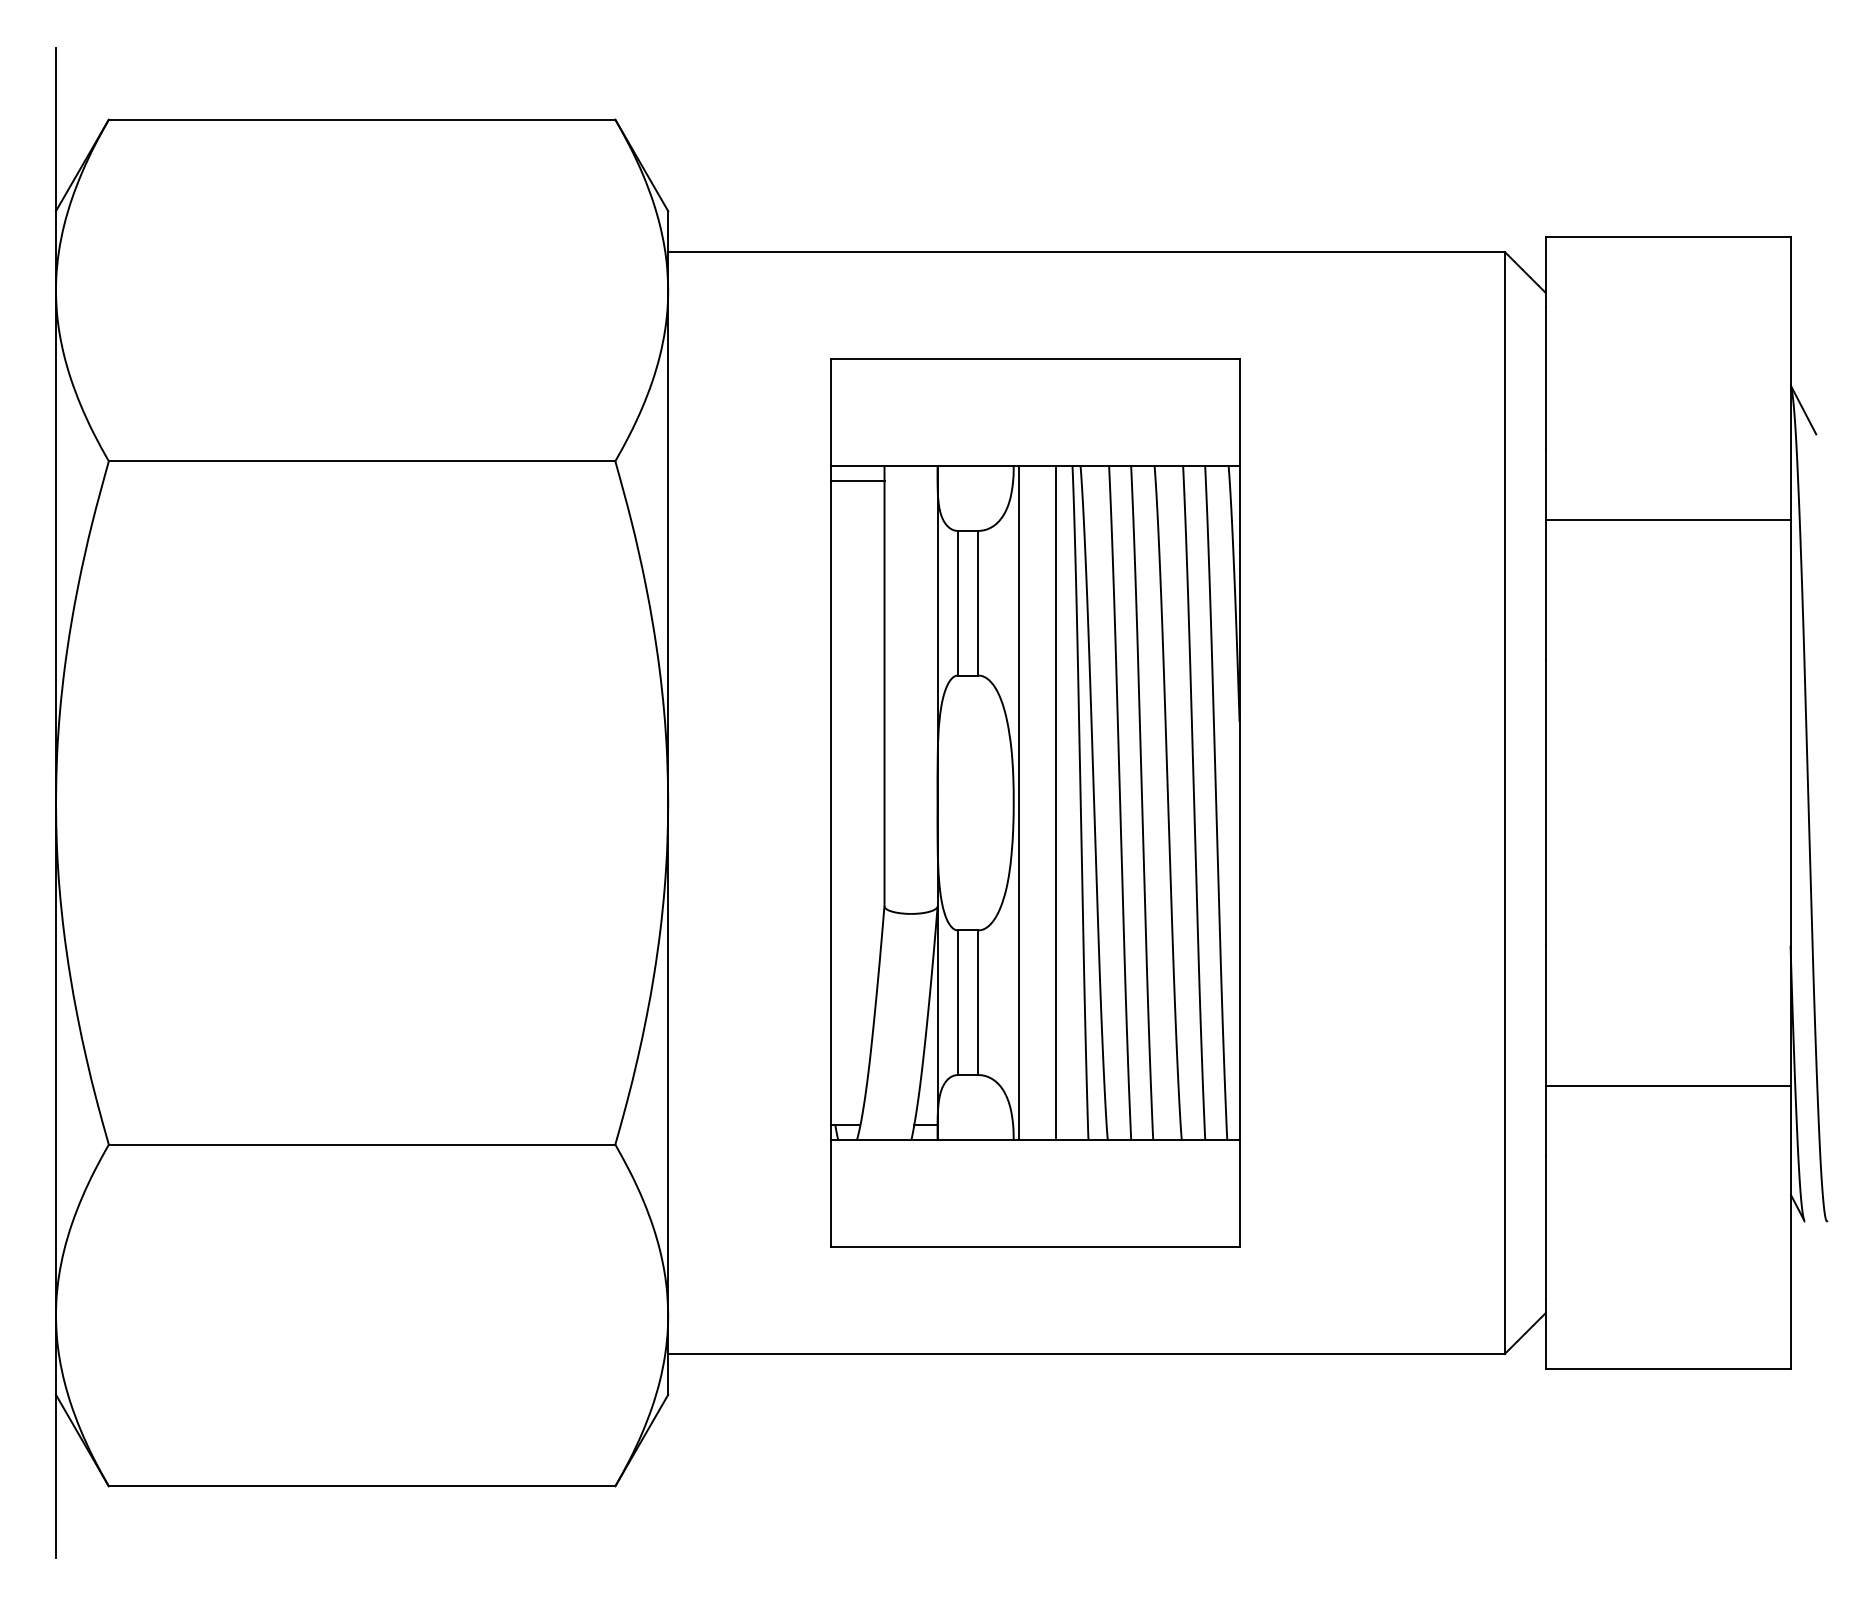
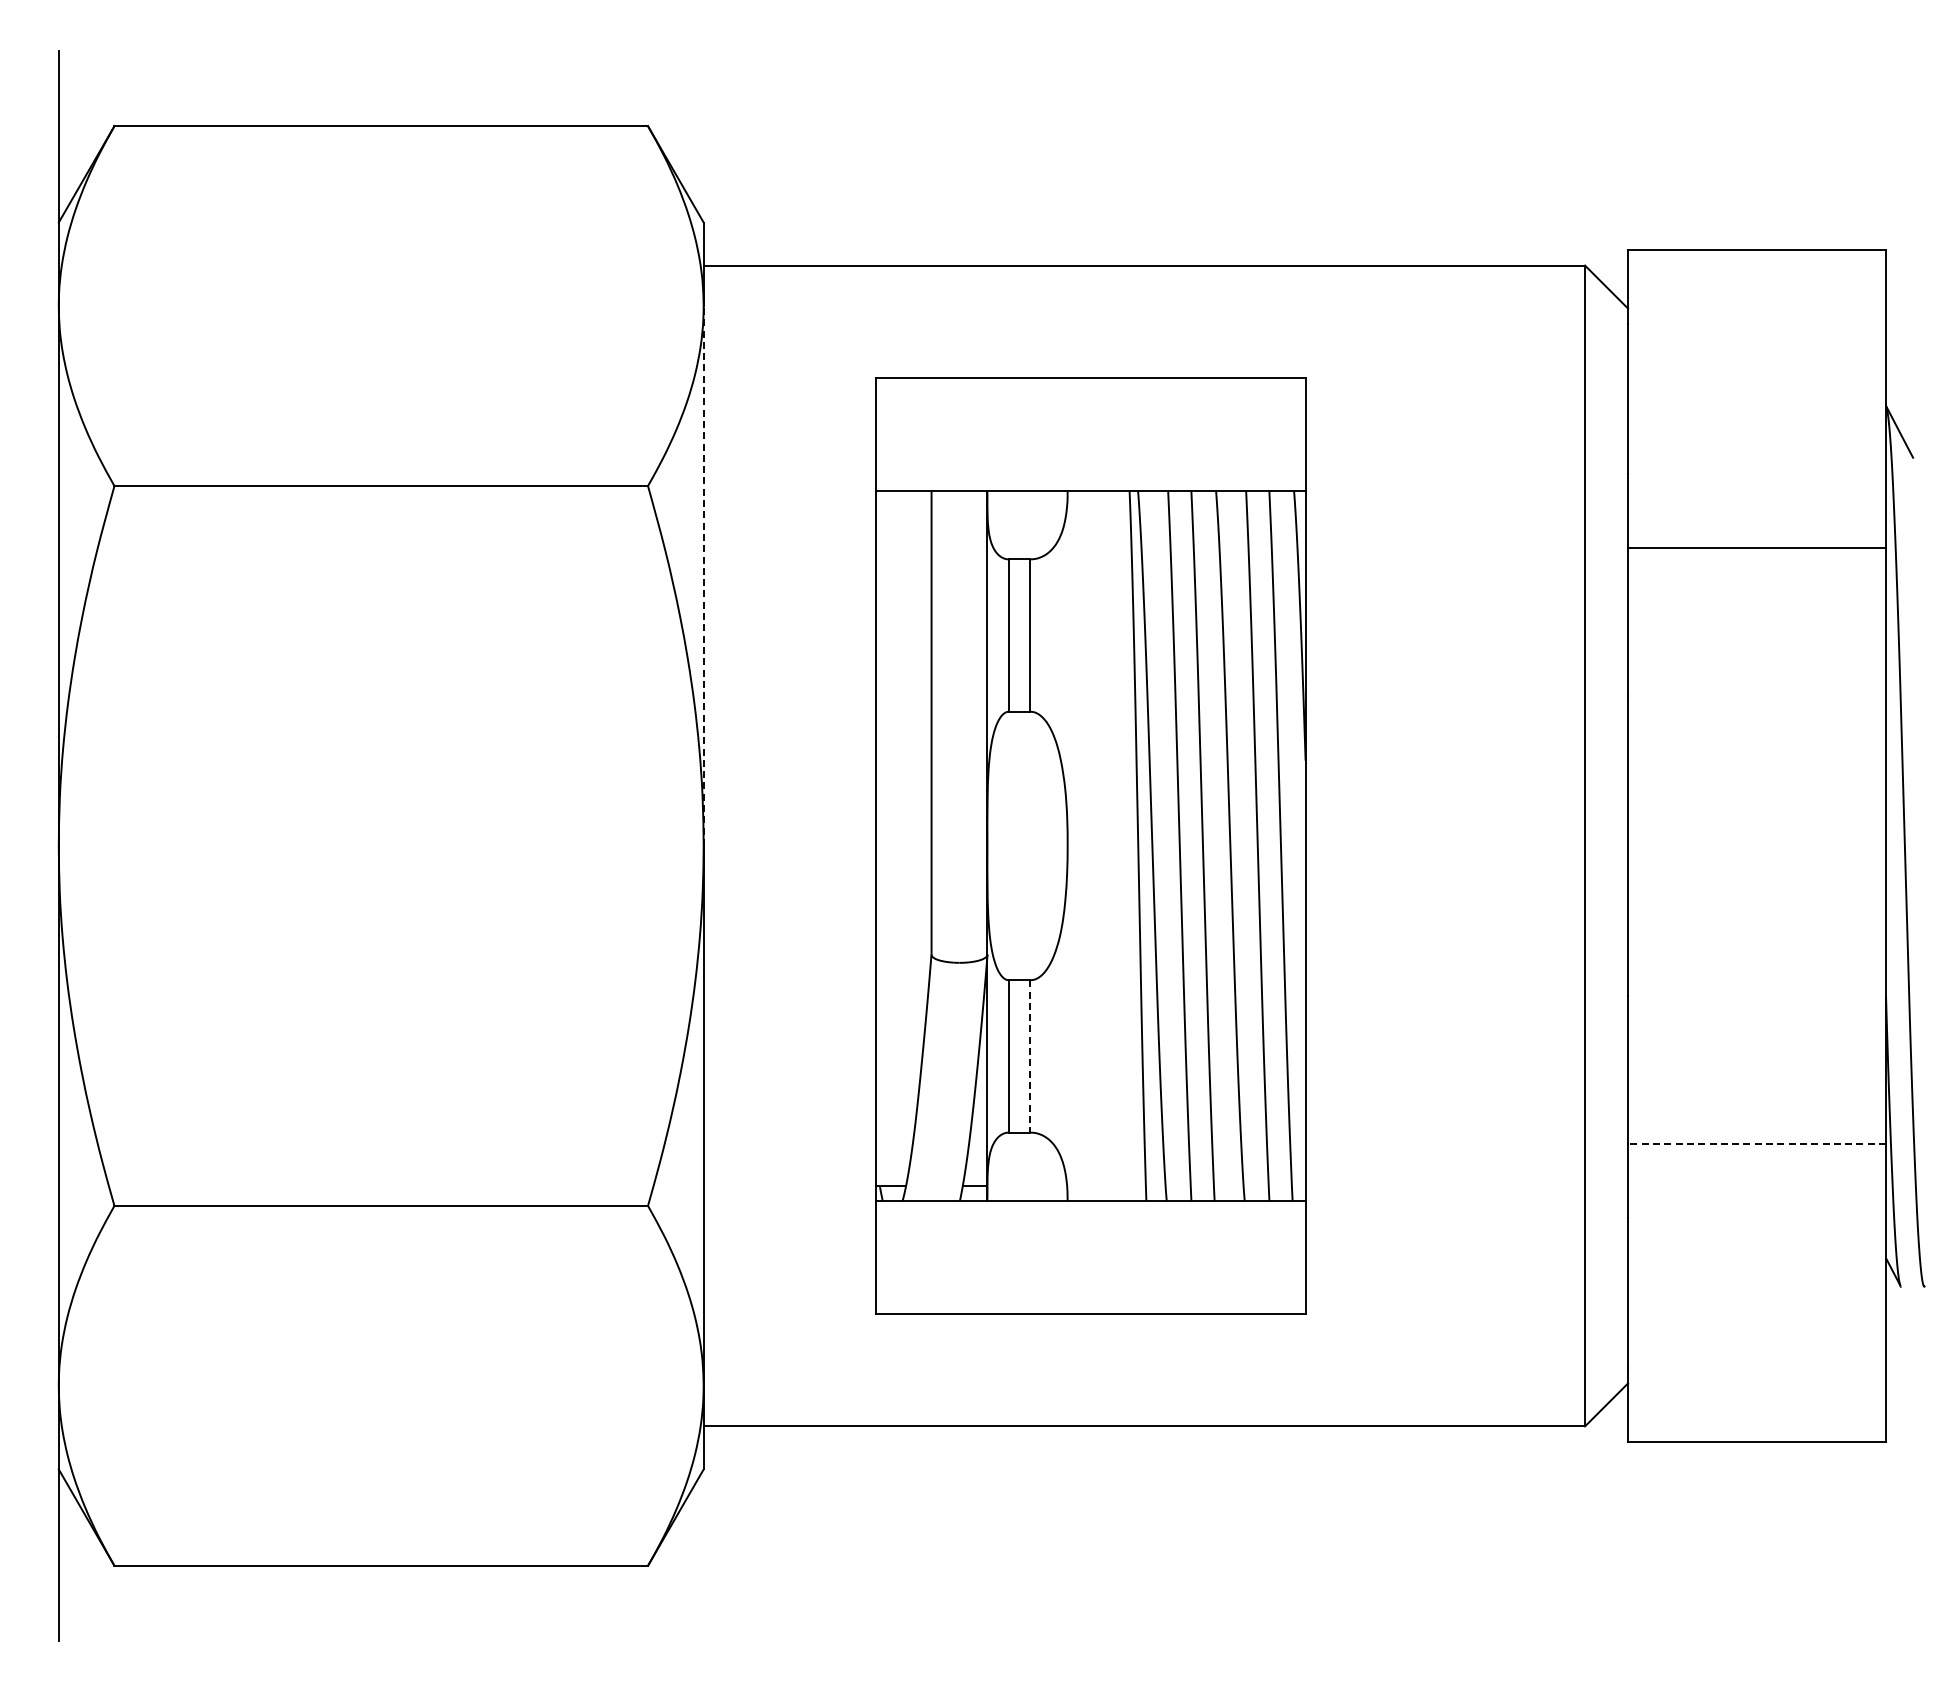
line: (857, 480) -> (903, 506), removed
line: (668, 547) -> (703, 576), solid -> dashed
line: (1019, 802) -> (1073, 845), removed
line: (1056, 802) -> (1112, 845), removed
line: (978, 1002) -> (1030, 1056), solid -> dashed
line: (1668, 1085) -> (1757, 1143), solid -> dashed

